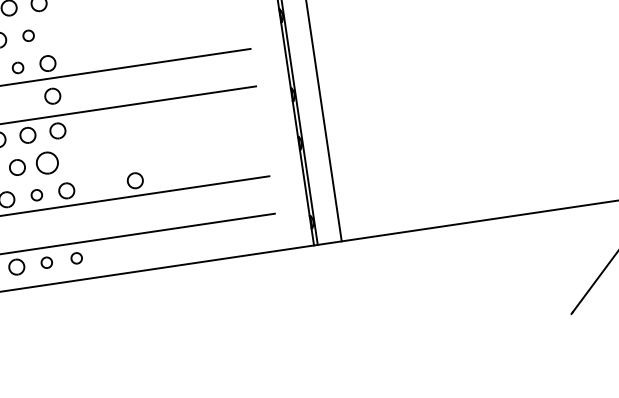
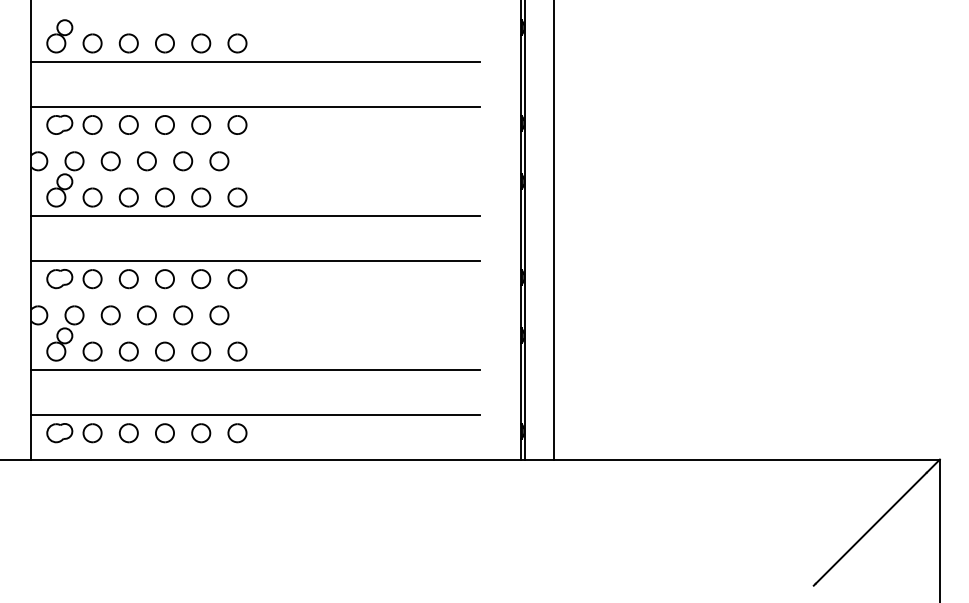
part: (28, 35) -> (219, 161), size x1.43
part: (18, 67) -> (201, 197), size x1.43
part: (52, 96) -> (237, 237), removed
part: (47, 163) -> (219, 315), size x0.71
part: (135, 180) -> (320, 351), removed
part: (37, 195) -> (201, 351), size x1.43
part: (76, 258) -> (237, 433), size x1.43
part: (47, 262) -> (201, 433), size x1.43

